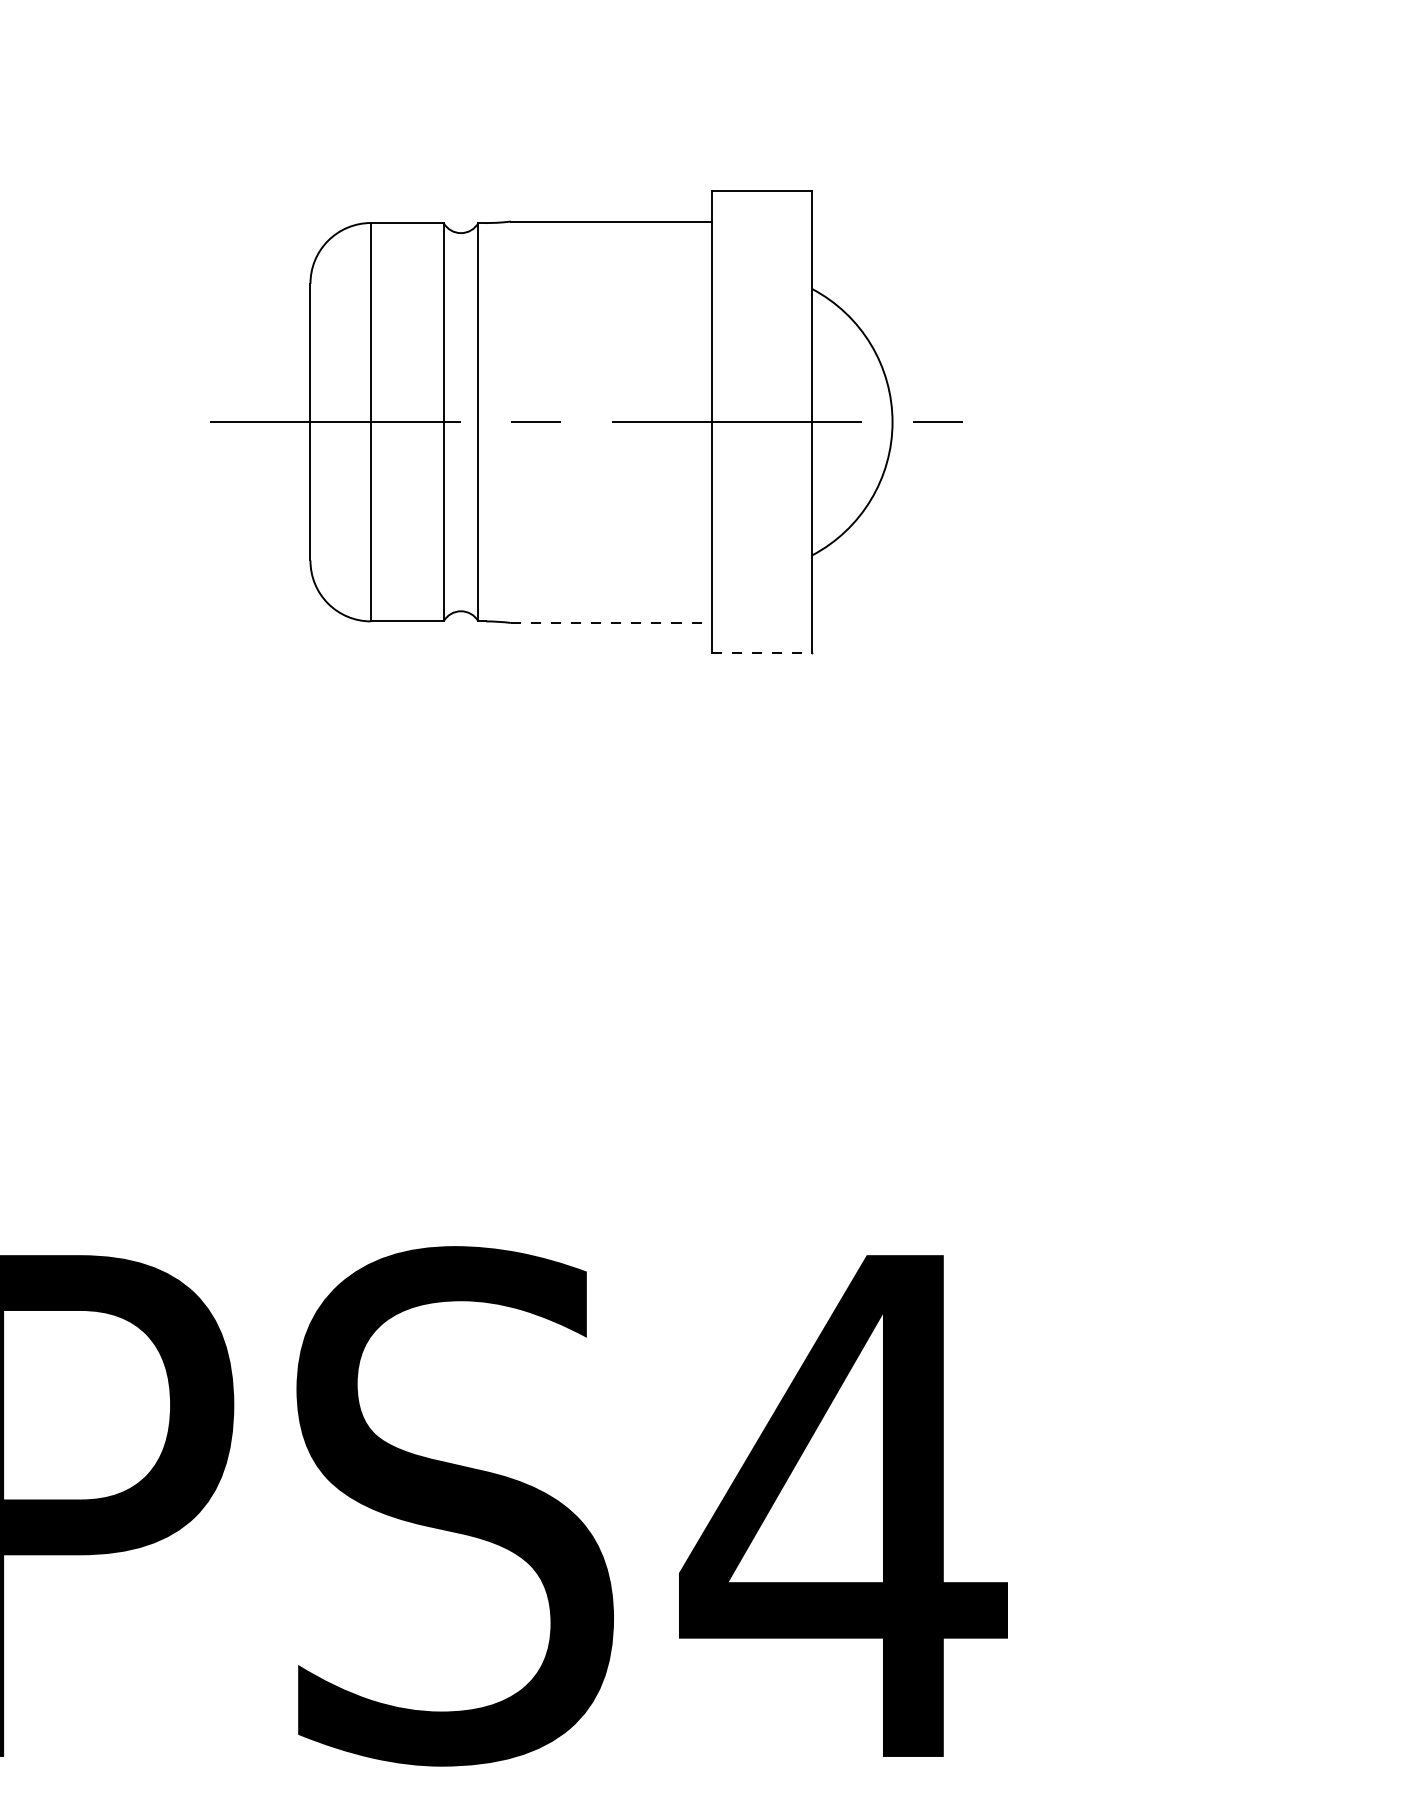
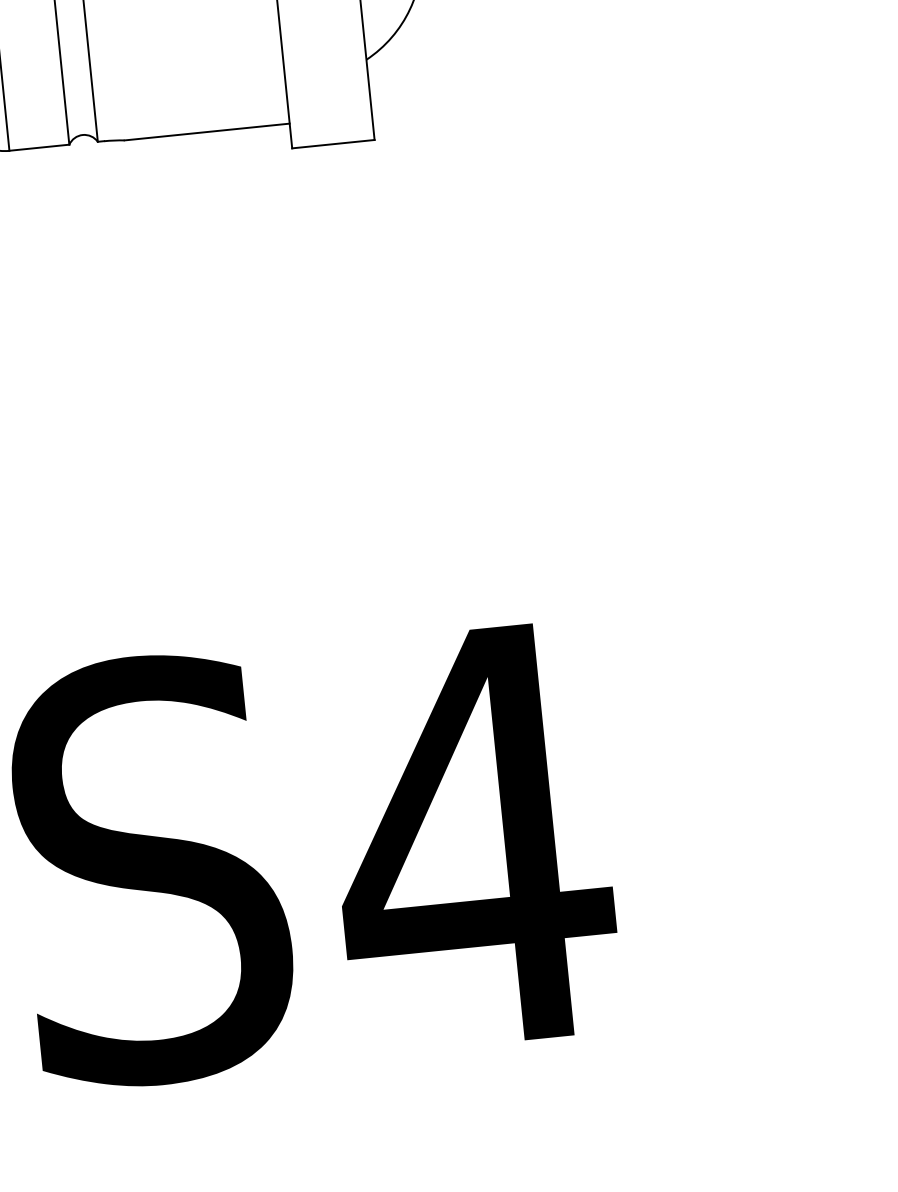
line: (611, 622) -> (207, 131), dashed -> solid
line: (762, 653) -> (333, 144), dashed -> solid

